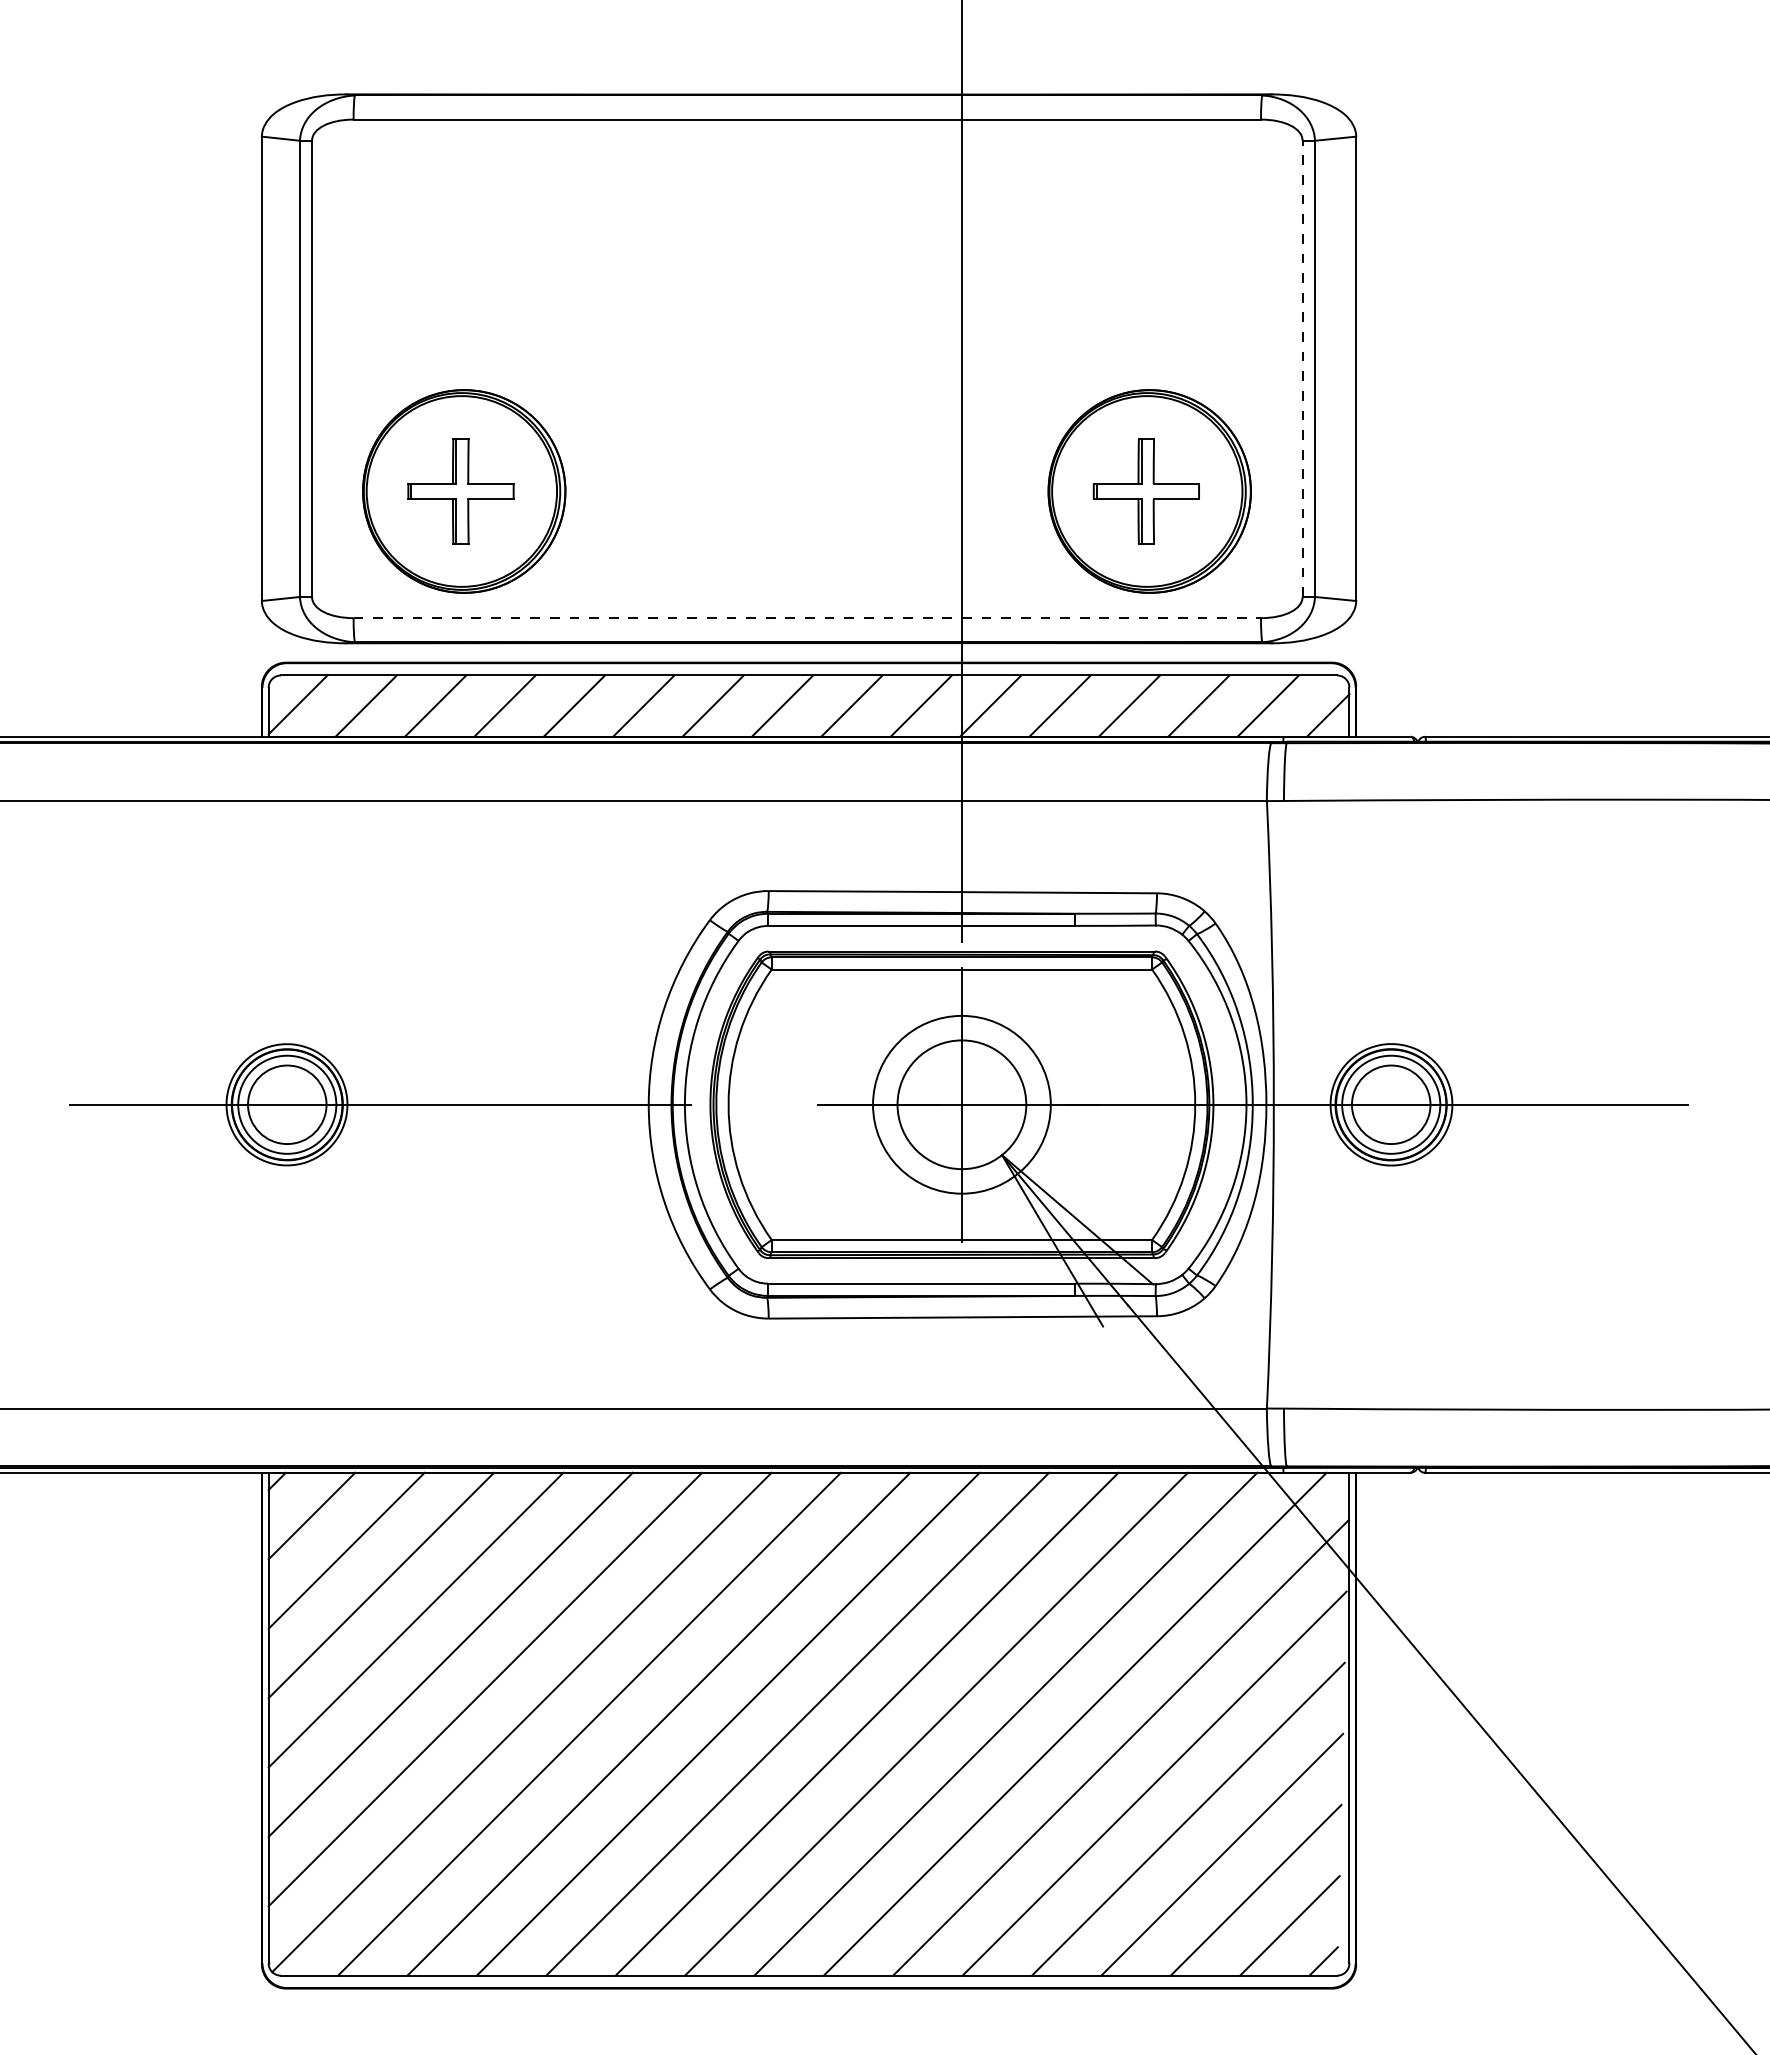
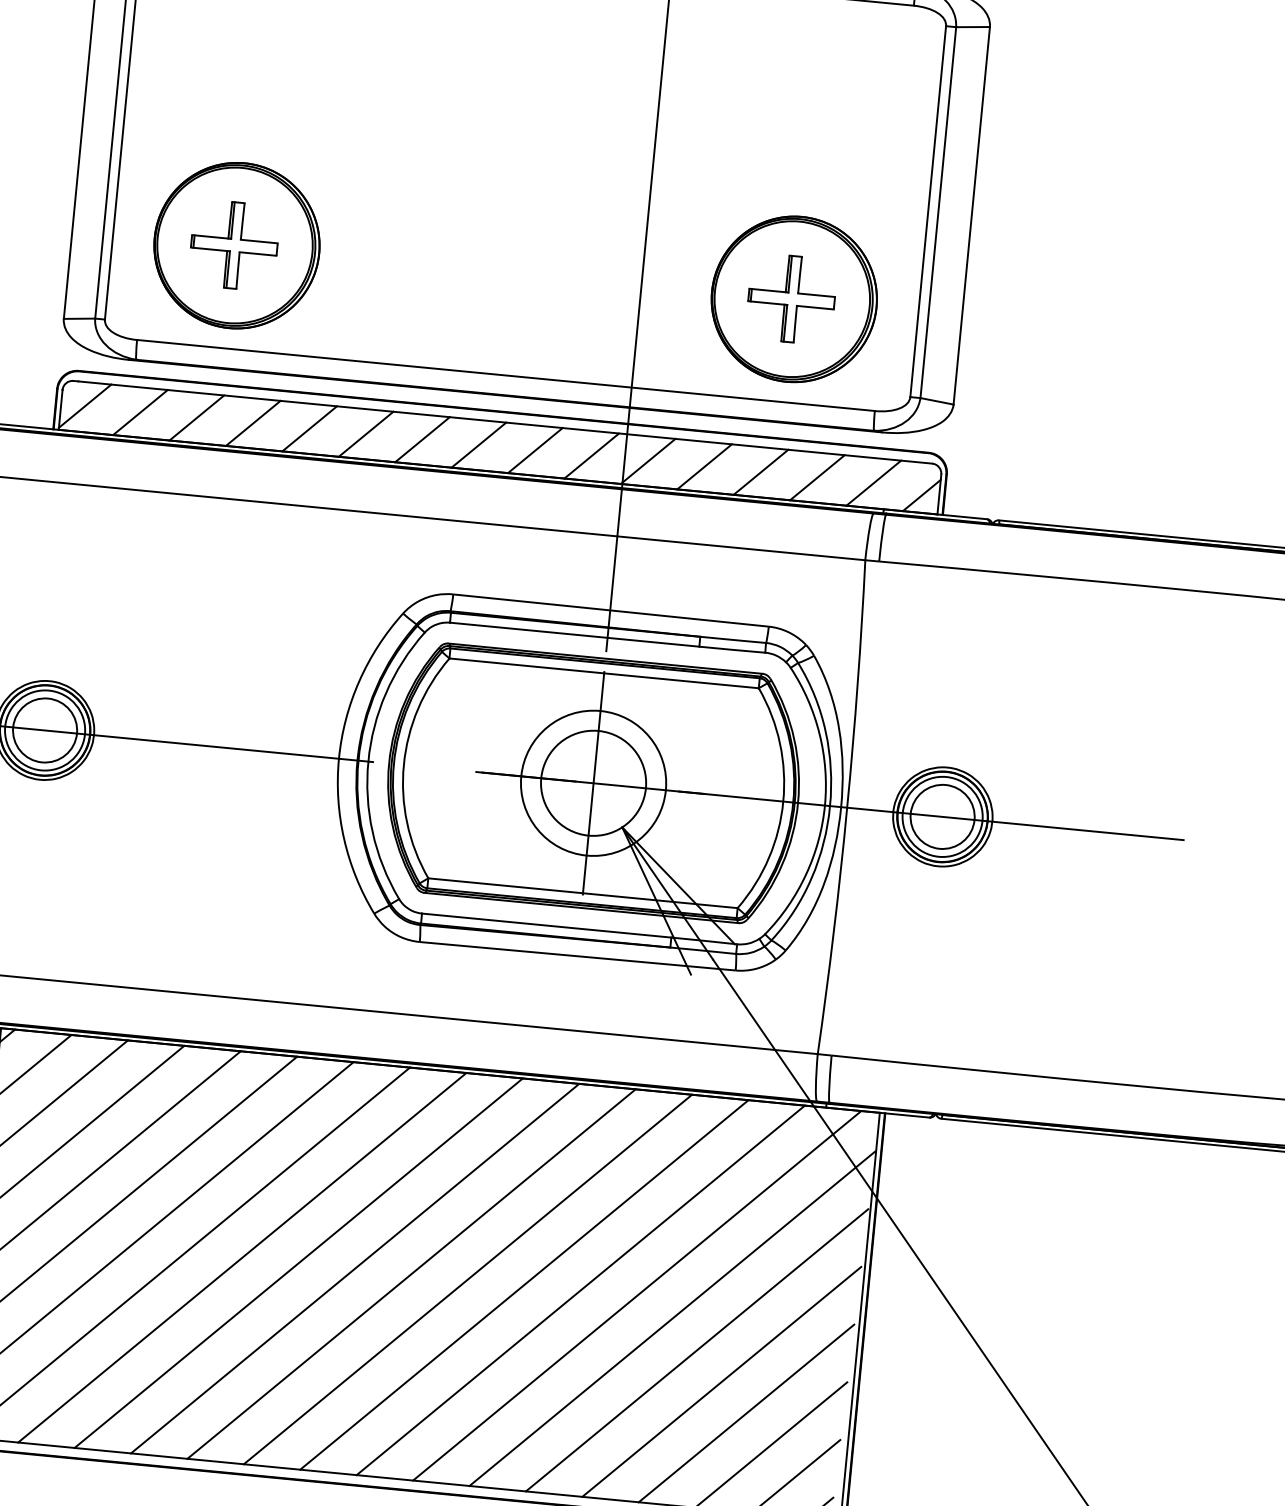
line: (1302, 368) -> (928, 211), dashed -> solid
line: (807, 618) -> (506, 375), dashed -> solid

